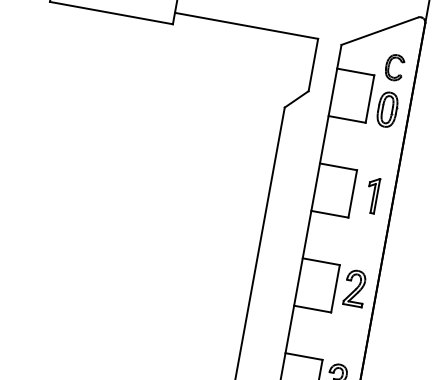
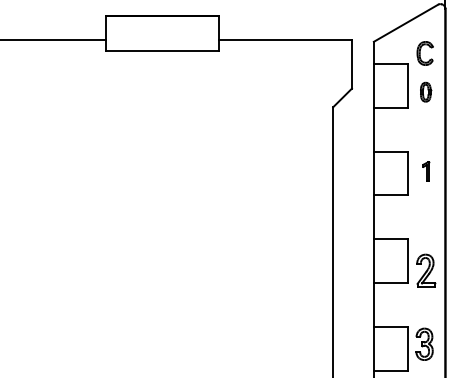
part: (387, 108) -> (425, 91), size x0.6
part: (371, 195) -> (425, 171), size x0.6
part: (355, 288) -> (426, 270), moved

